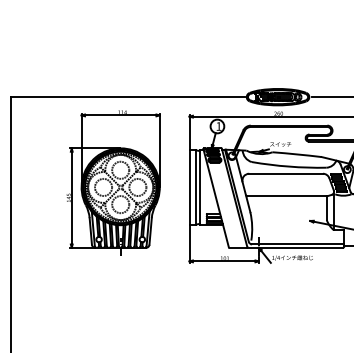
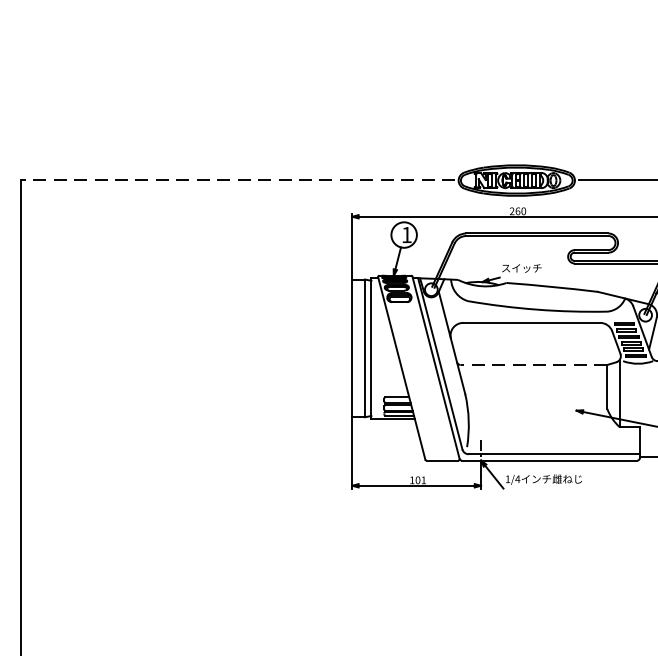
line: (128, 96) -> (238, 179), solid -> dashed
part: (113, 182) -> (210, 339), removed
line: (286, 196) -> (532, 365), solid -> dashed

